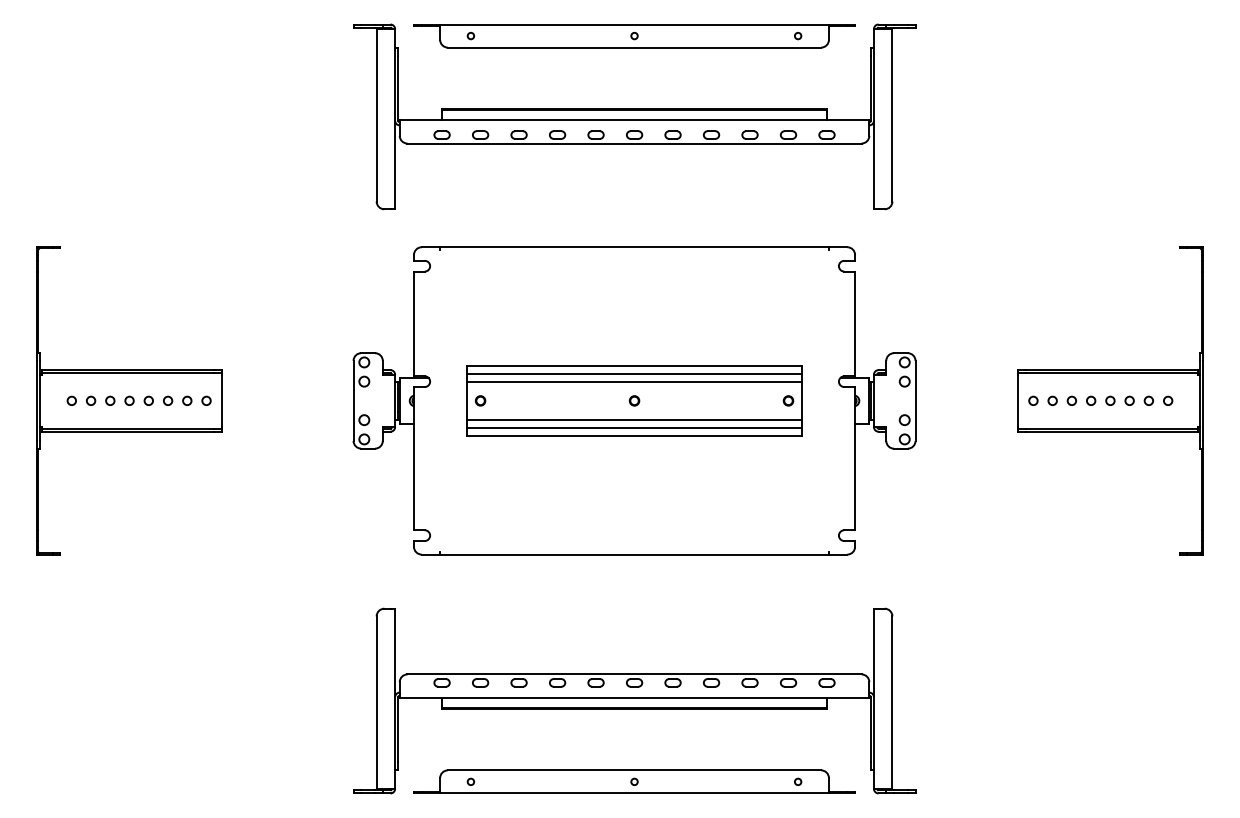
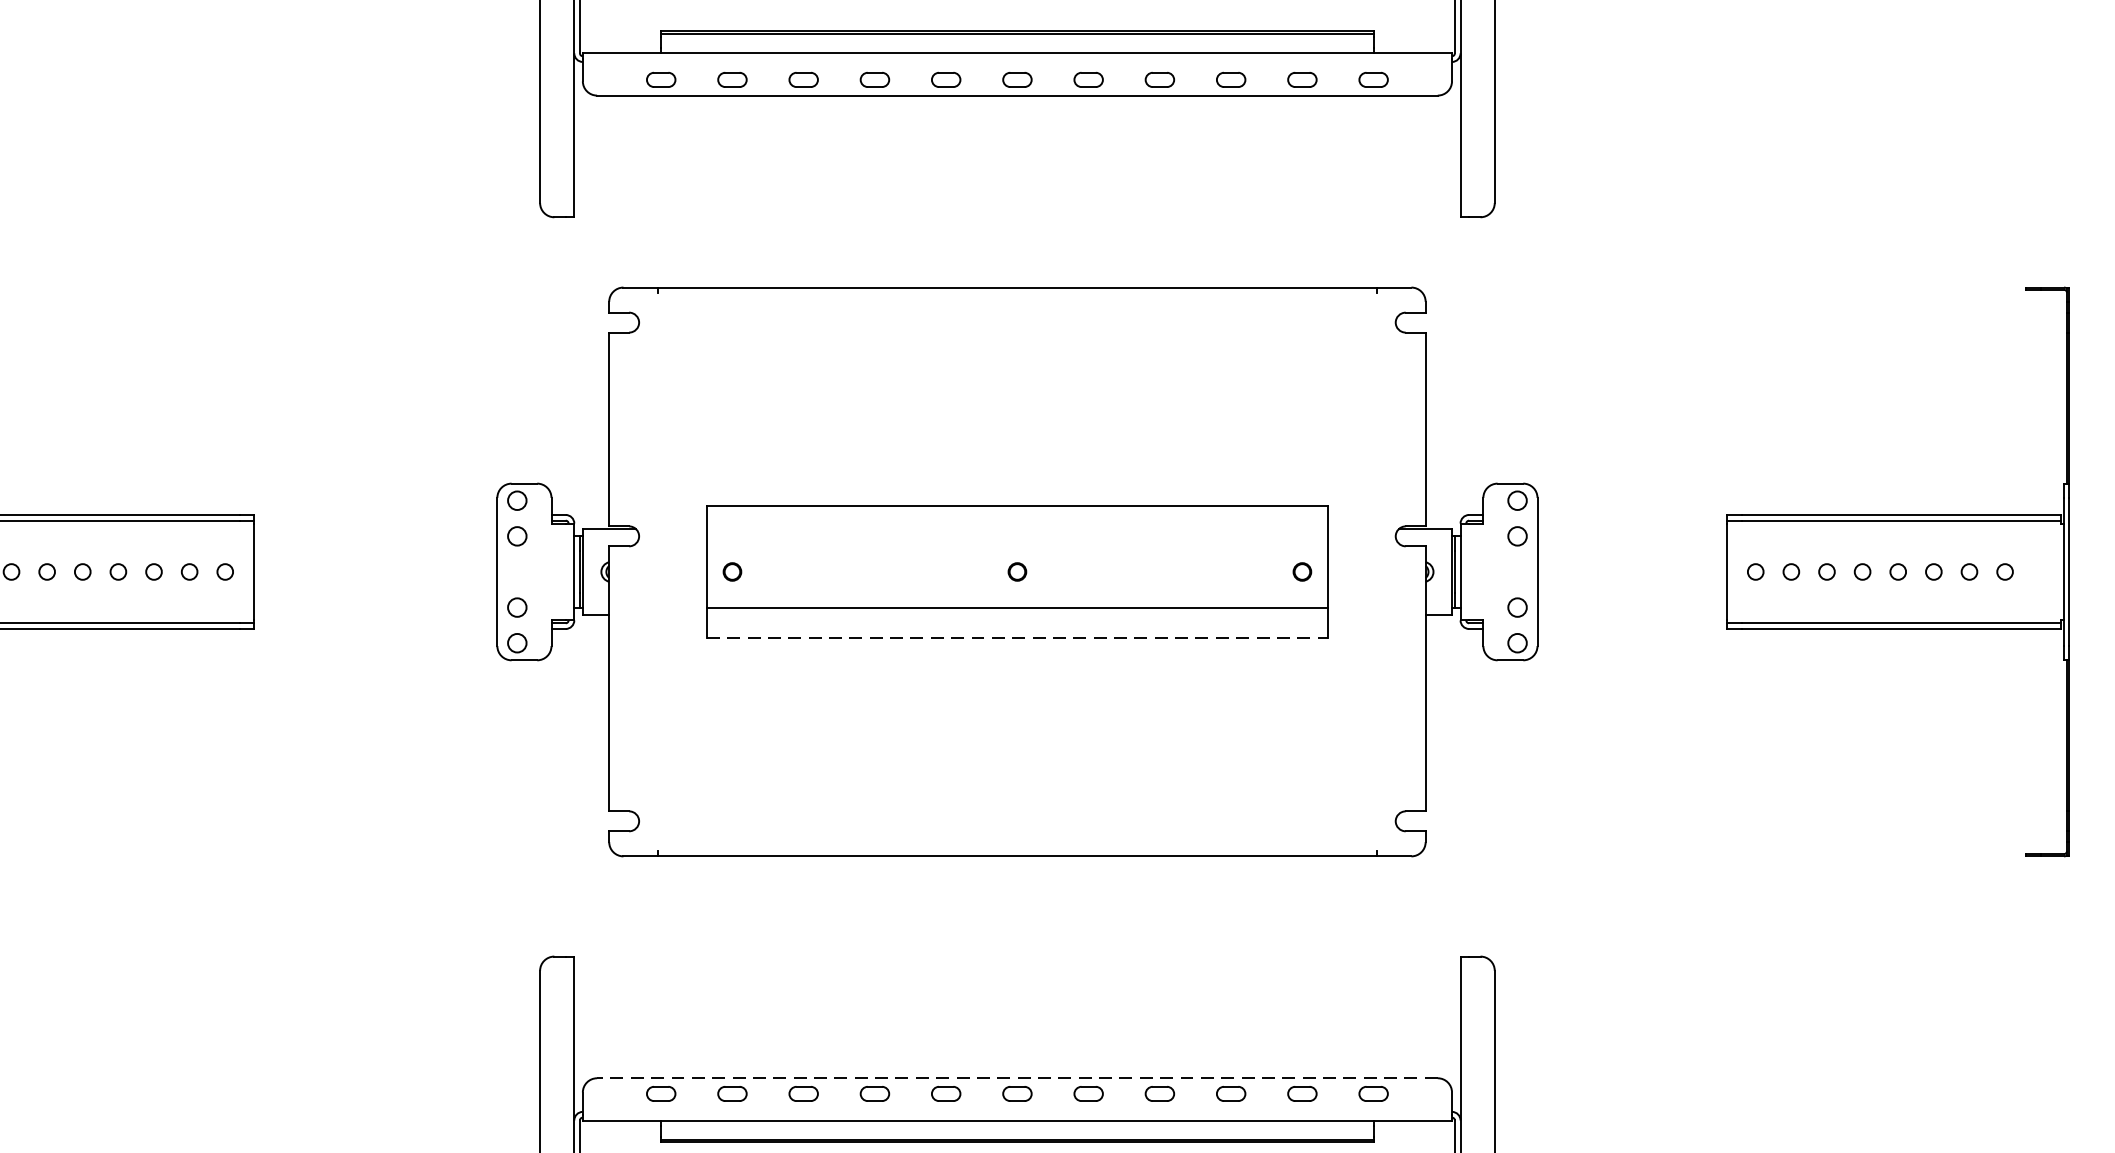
line: (634, 373) -> (1017, 521), removed
line: (634, 381) -> (1017, 536), removed
line: (634, 427) -> (1017, 621), removed
line: (634, 436) -> (1017, 637), solid -> dashed
line: (634, 674) -> (1017, 1078), solid -> dashed

